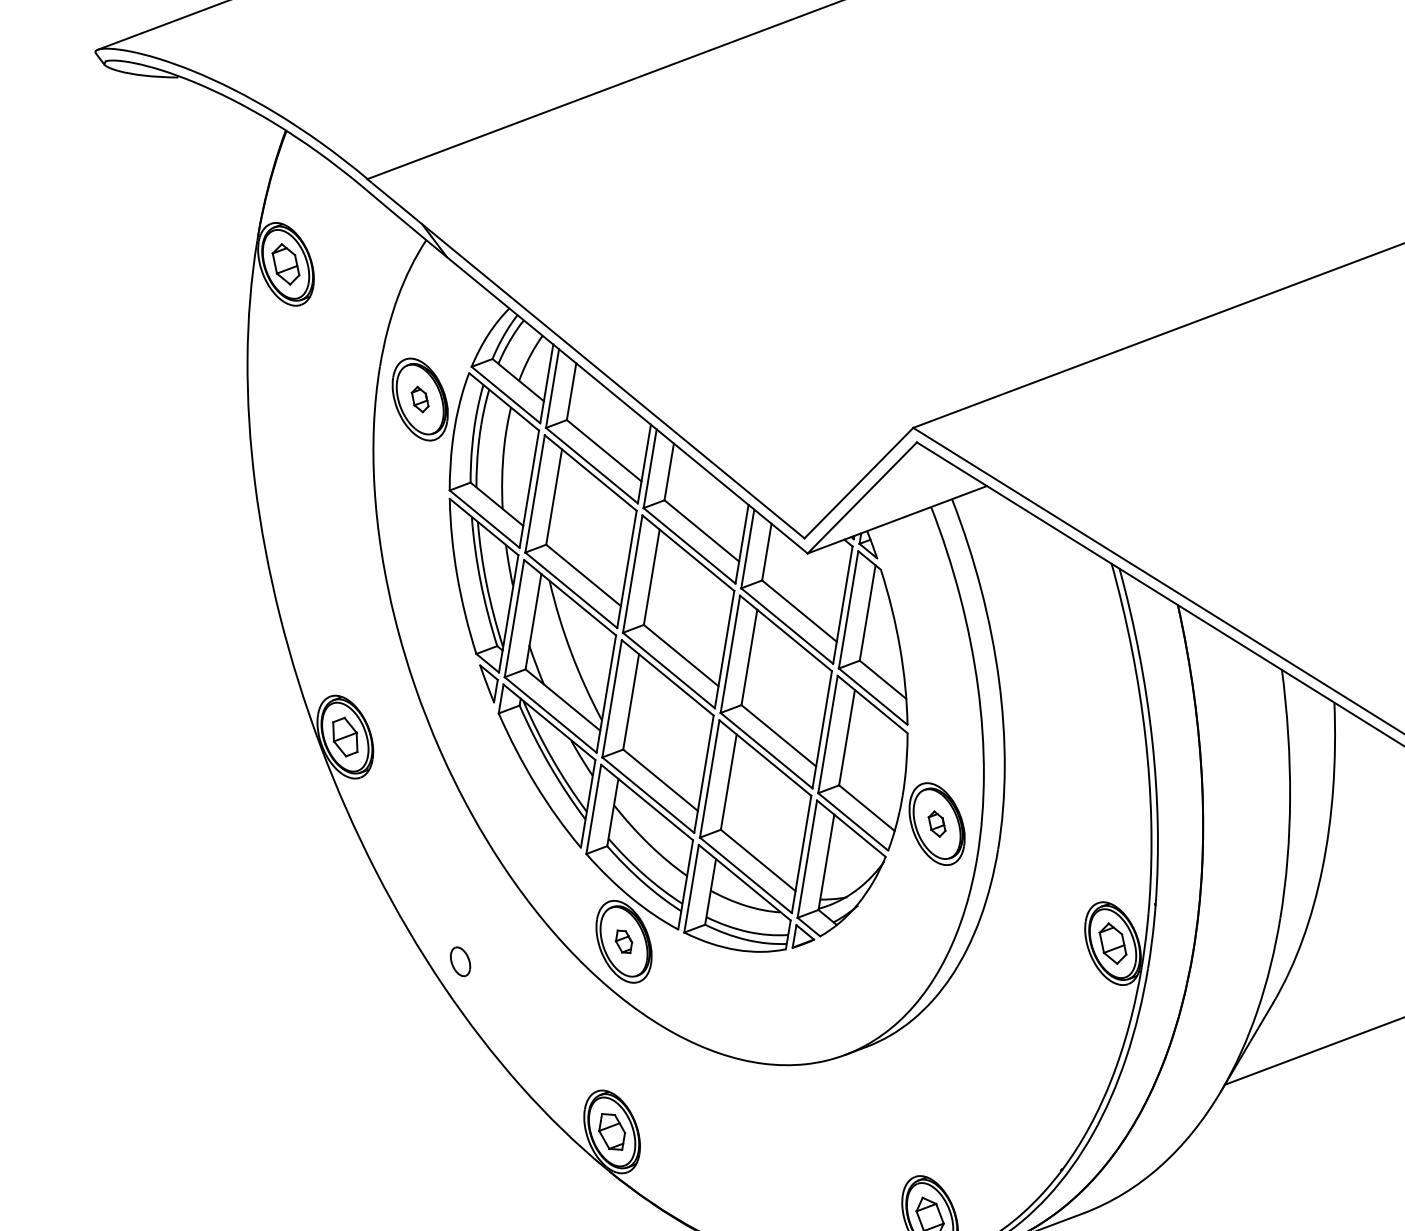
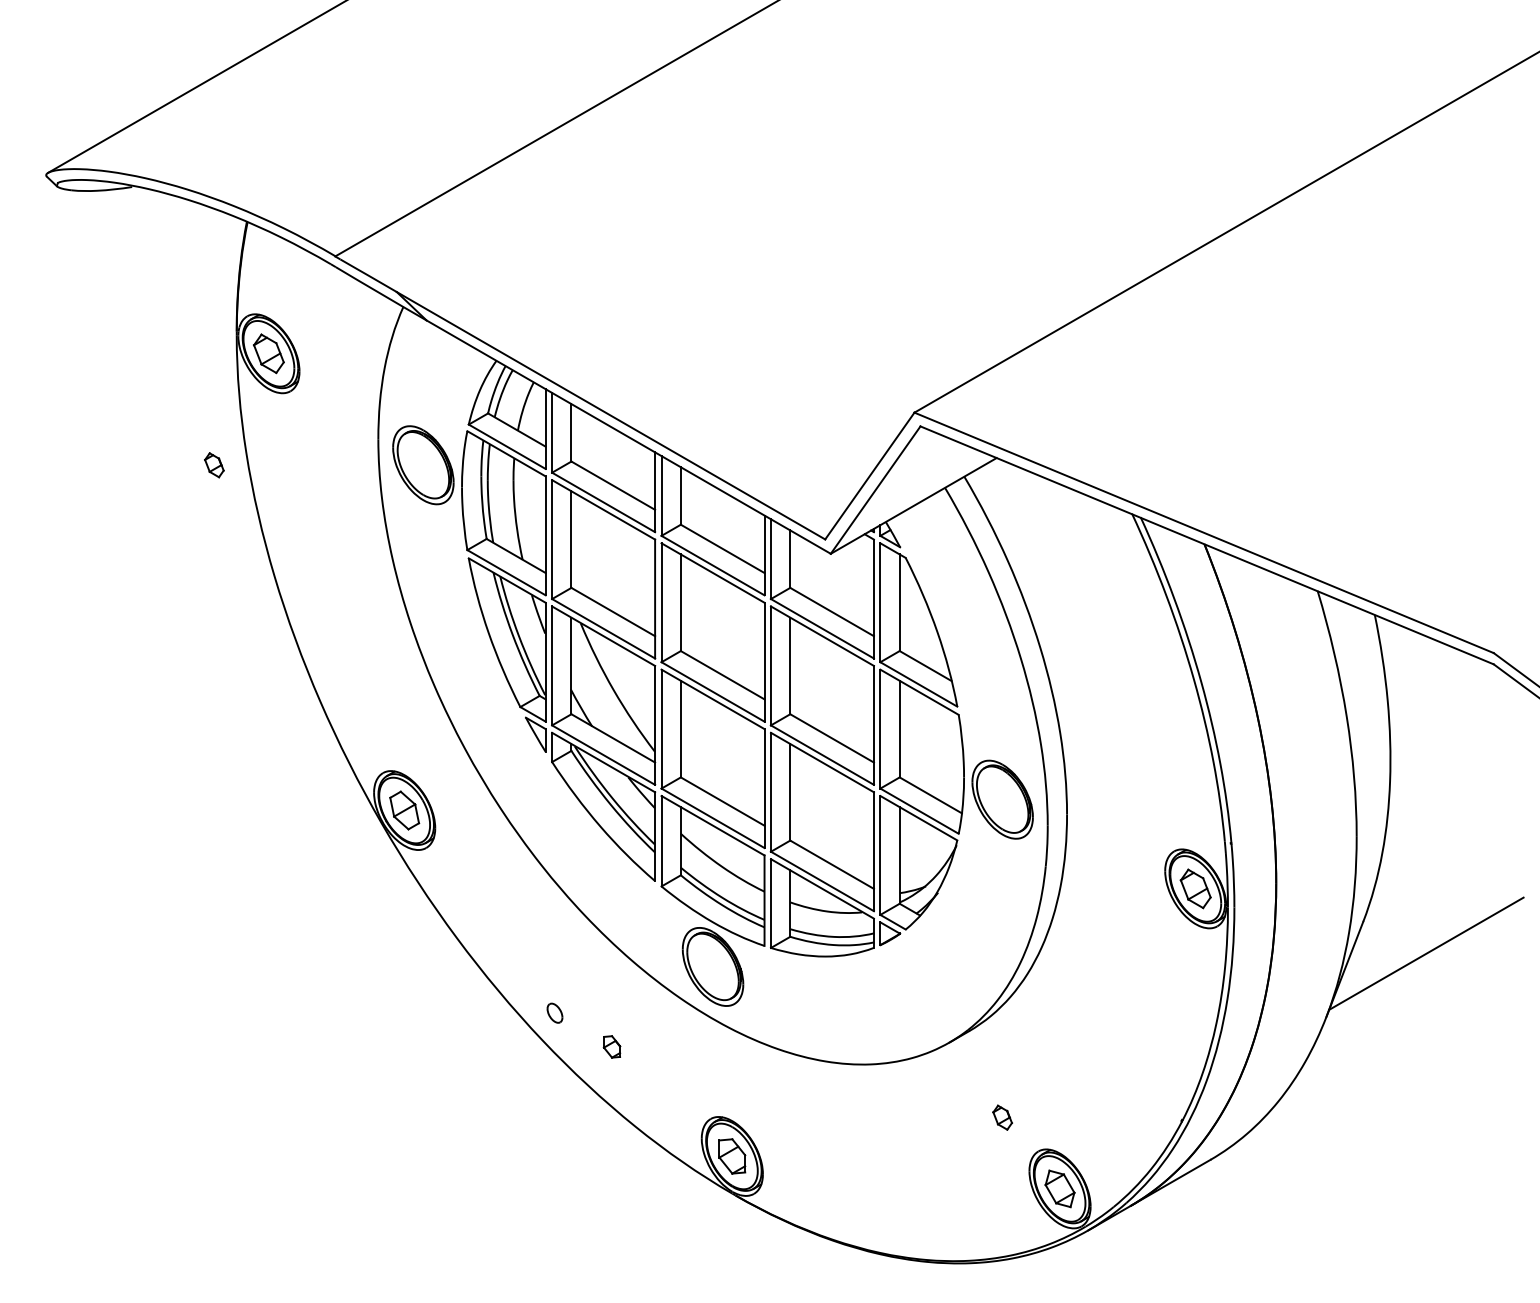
part: (420, 399) -> (214, 465), moved
part: (936, 823) -> (1002, 1117), moved
part: (623, 941) -> (611, 1046), moved
part: (460, 960) -> (554, 1012), size x0.7

